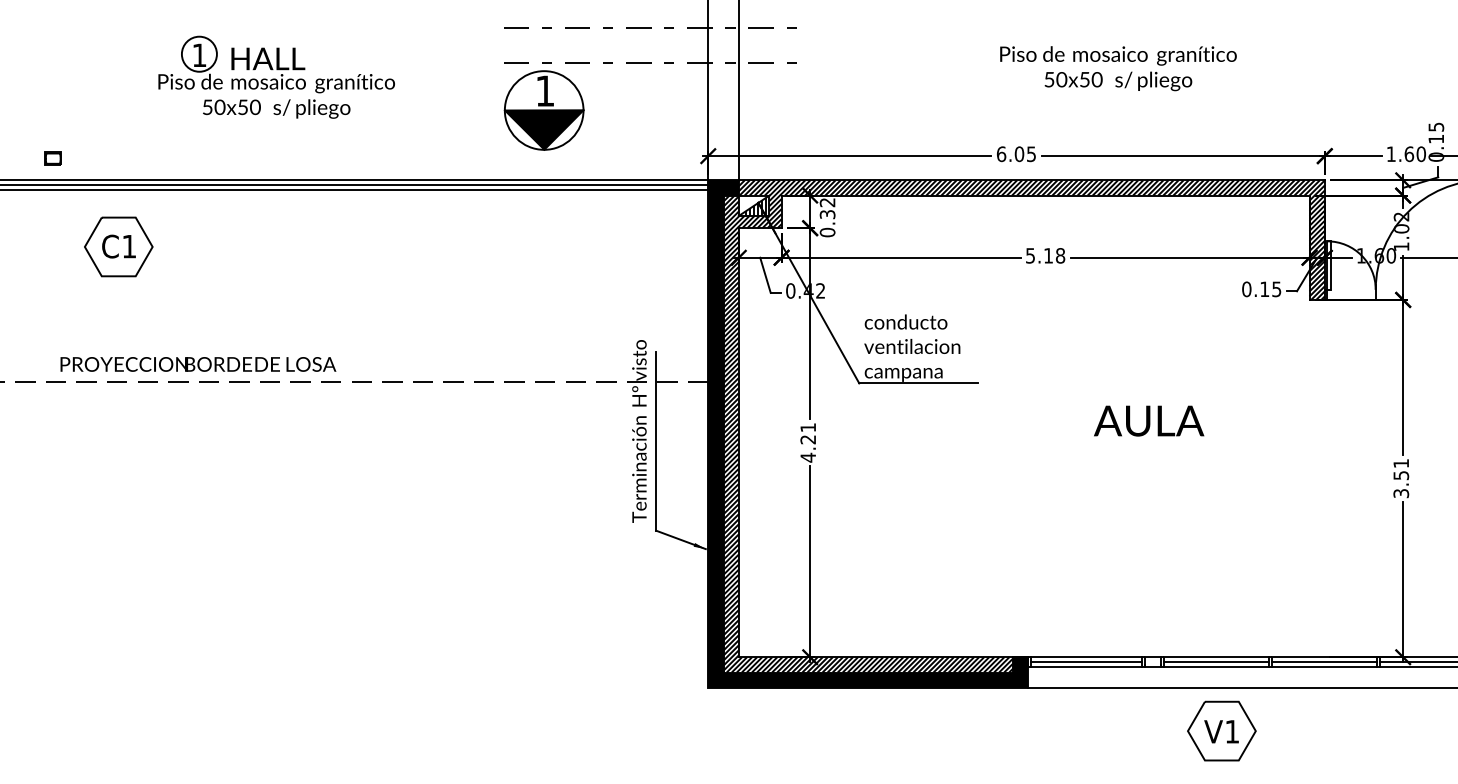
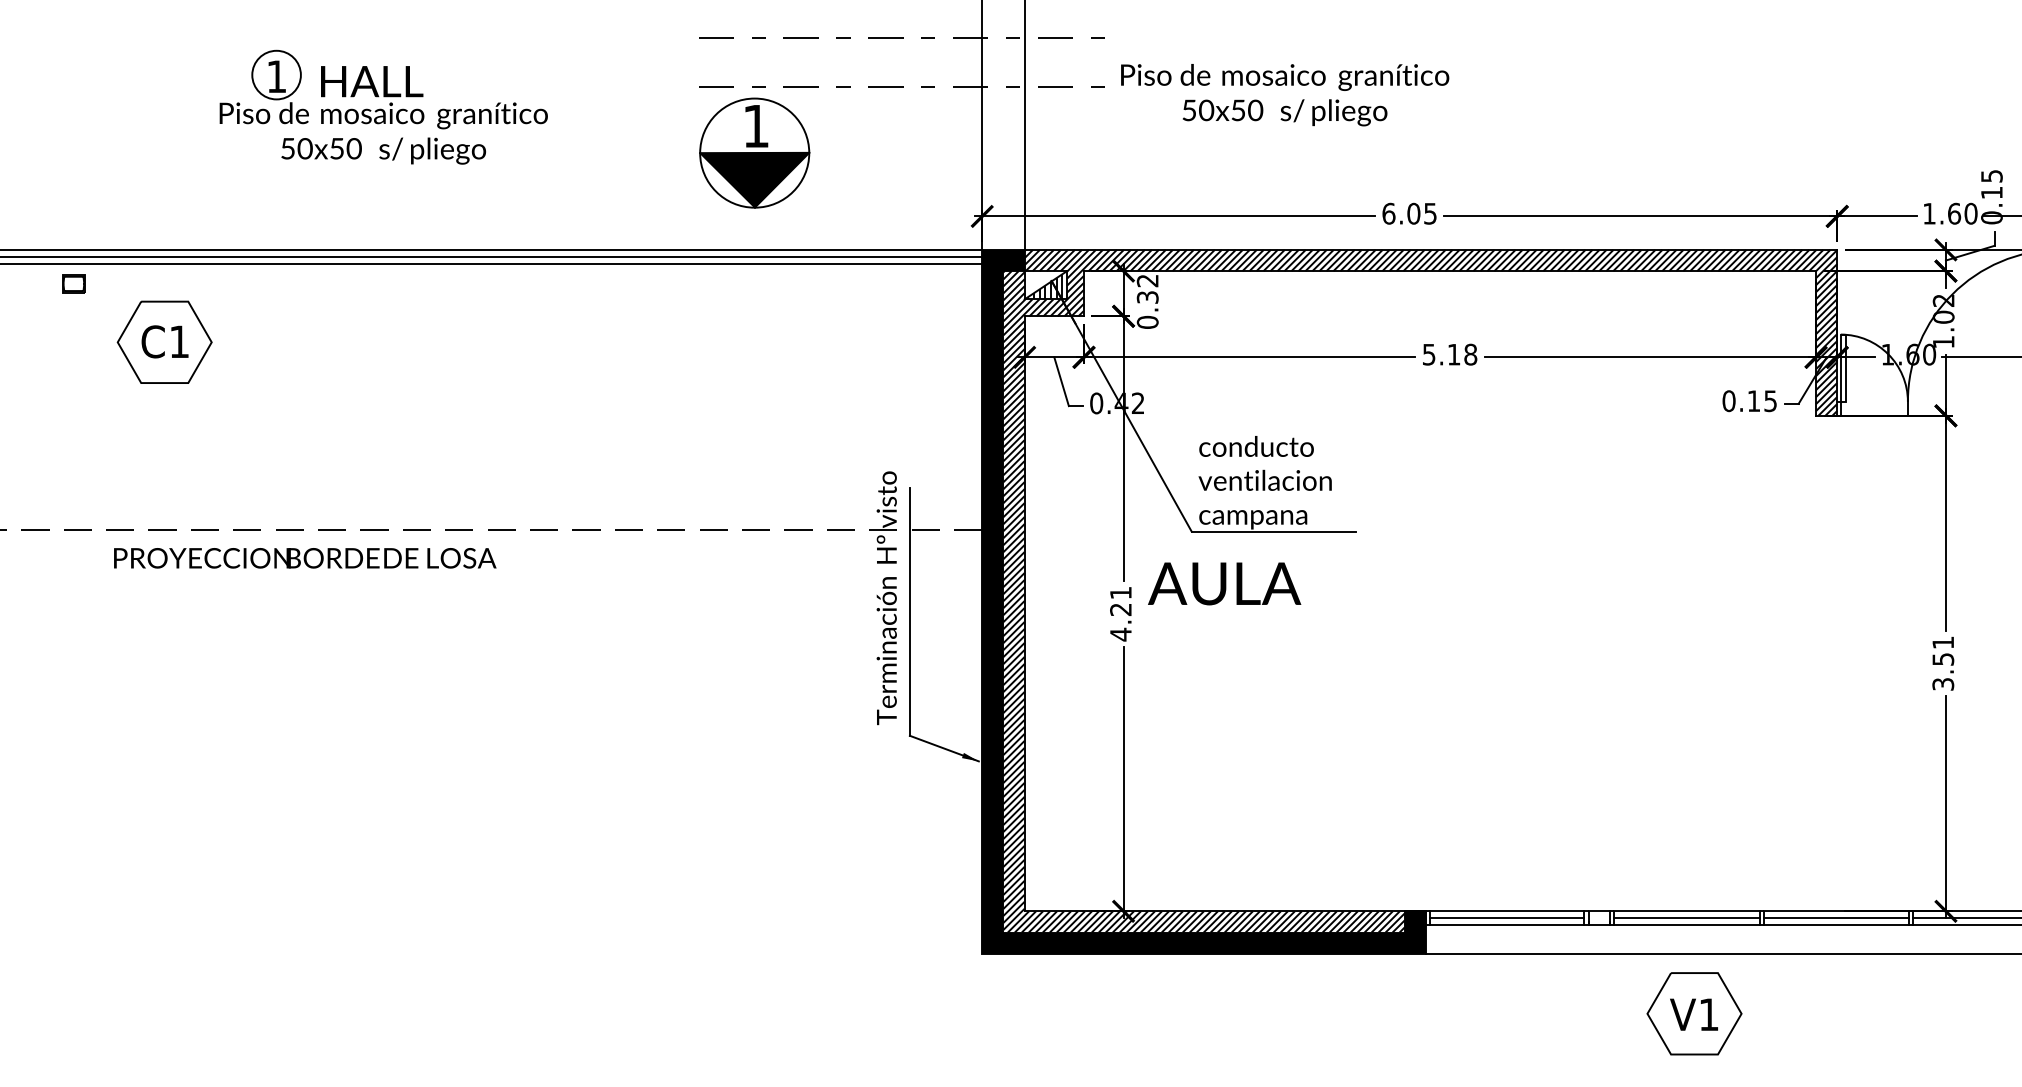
text: (1118, 68) -> (1285, 95), moved
part: (52, 158) -> (73, 283), moved
text: (198, 364) -> (305, 558), moved
text: (1149, 420) -> (1224, 583), moved

